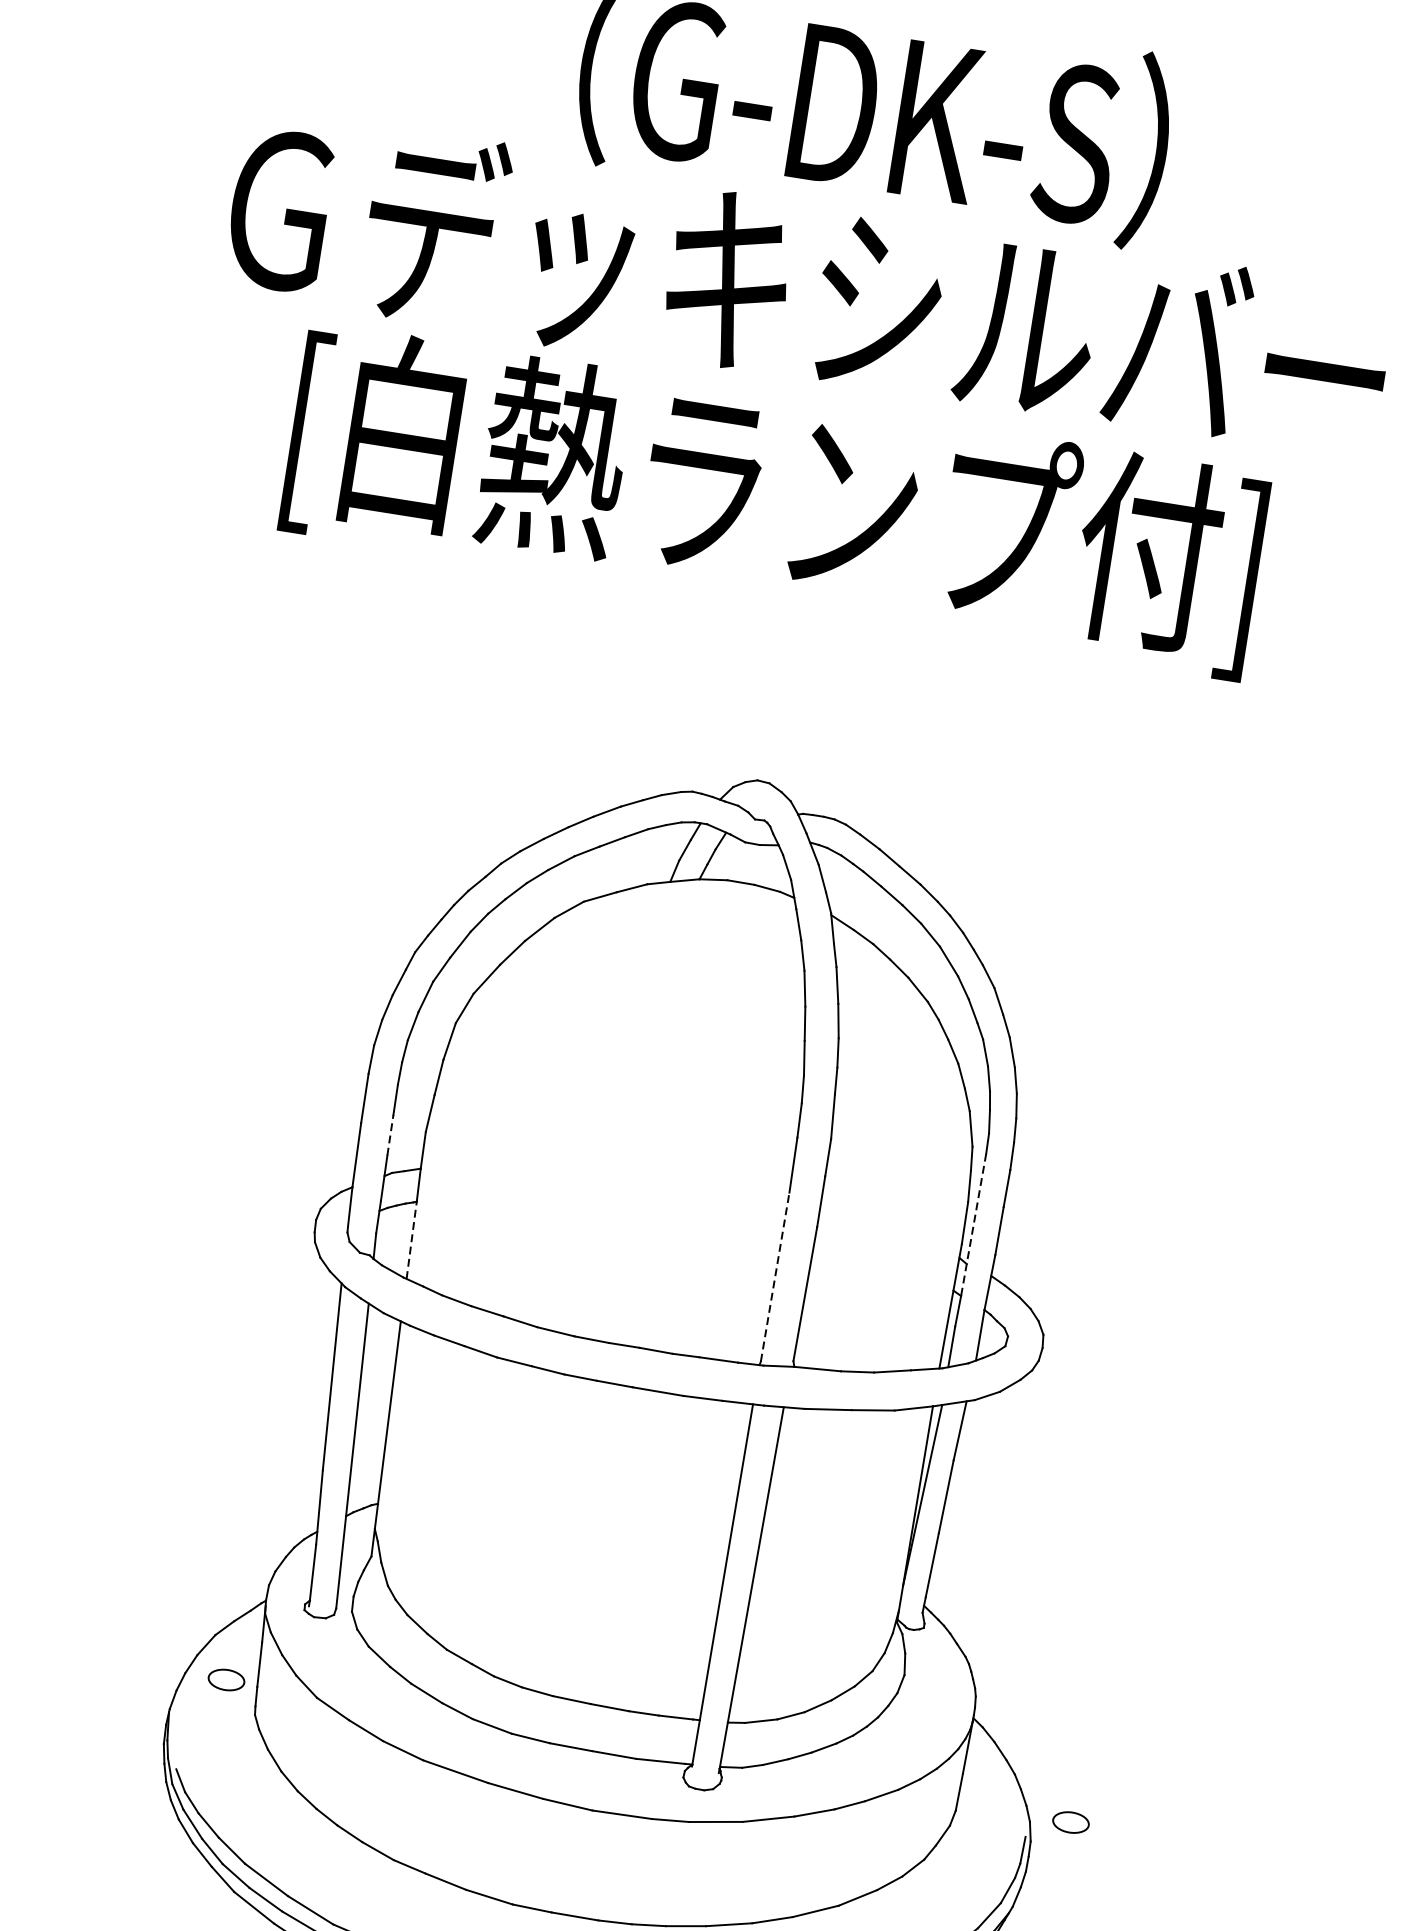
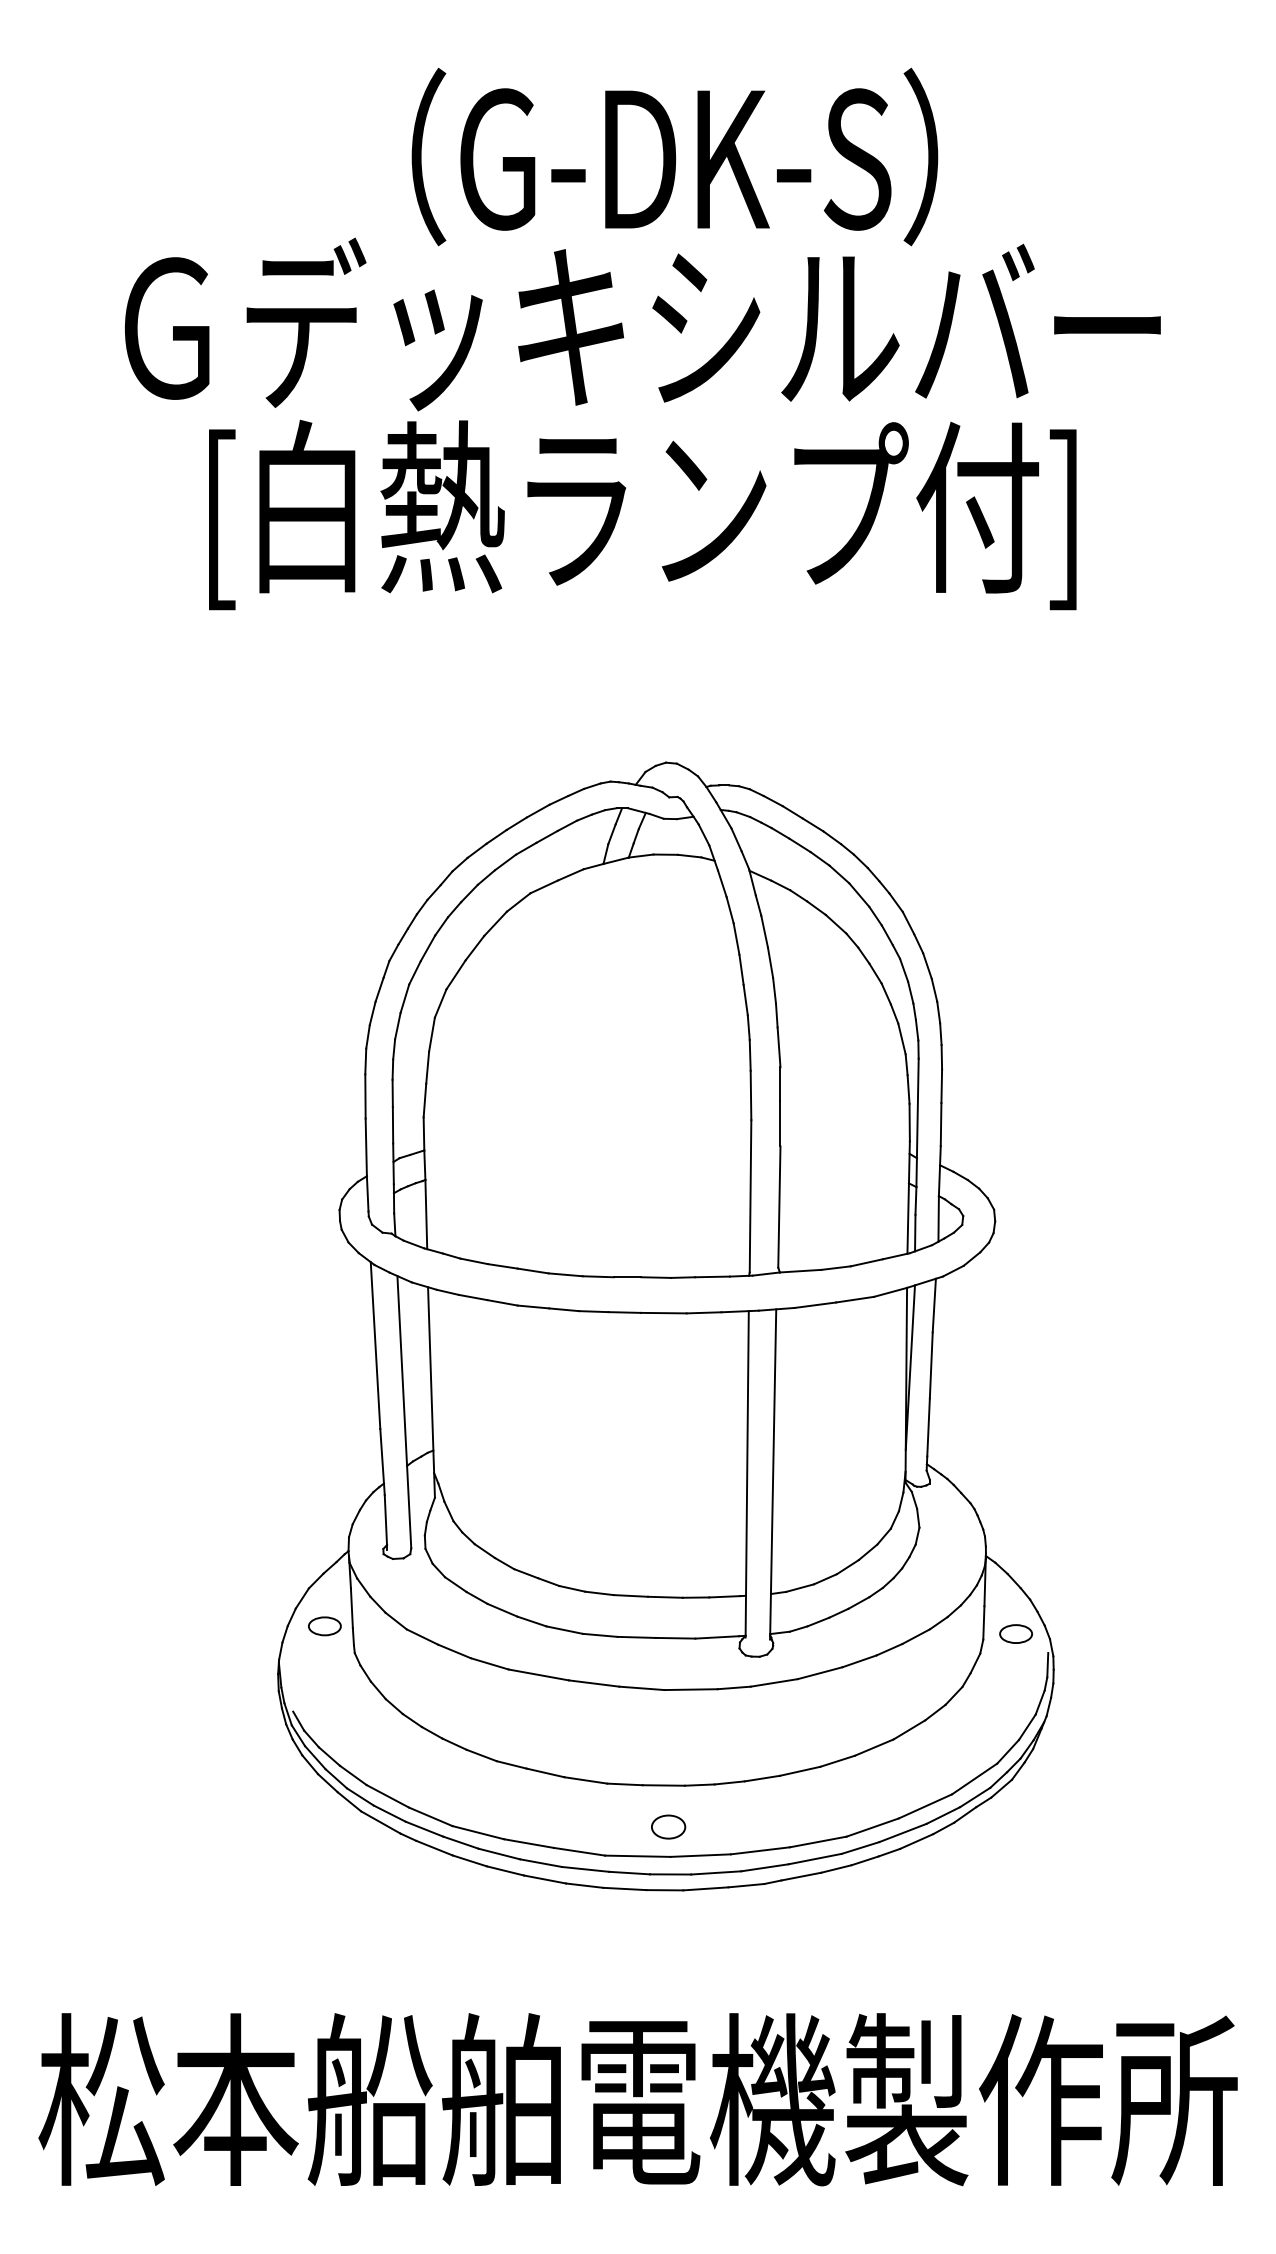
line: (391, 1134) -> (393, 1124), dashed -> solid
line: (973, 1225) -> (917, 1123), dashed -> solid
line: (411, 1240) -> (426, 1214), dashed -> solid
line: (775, 1276) -> (750, 1195), dashed -> solid
part: (1070, 1821) -> (1015, 1633), moved

